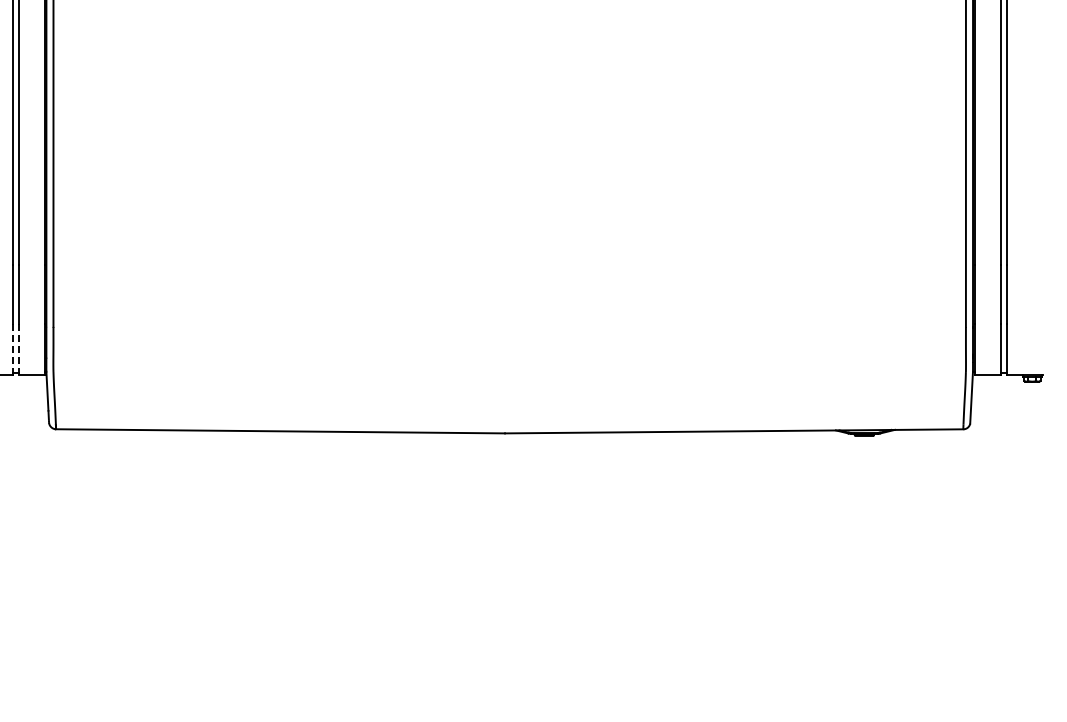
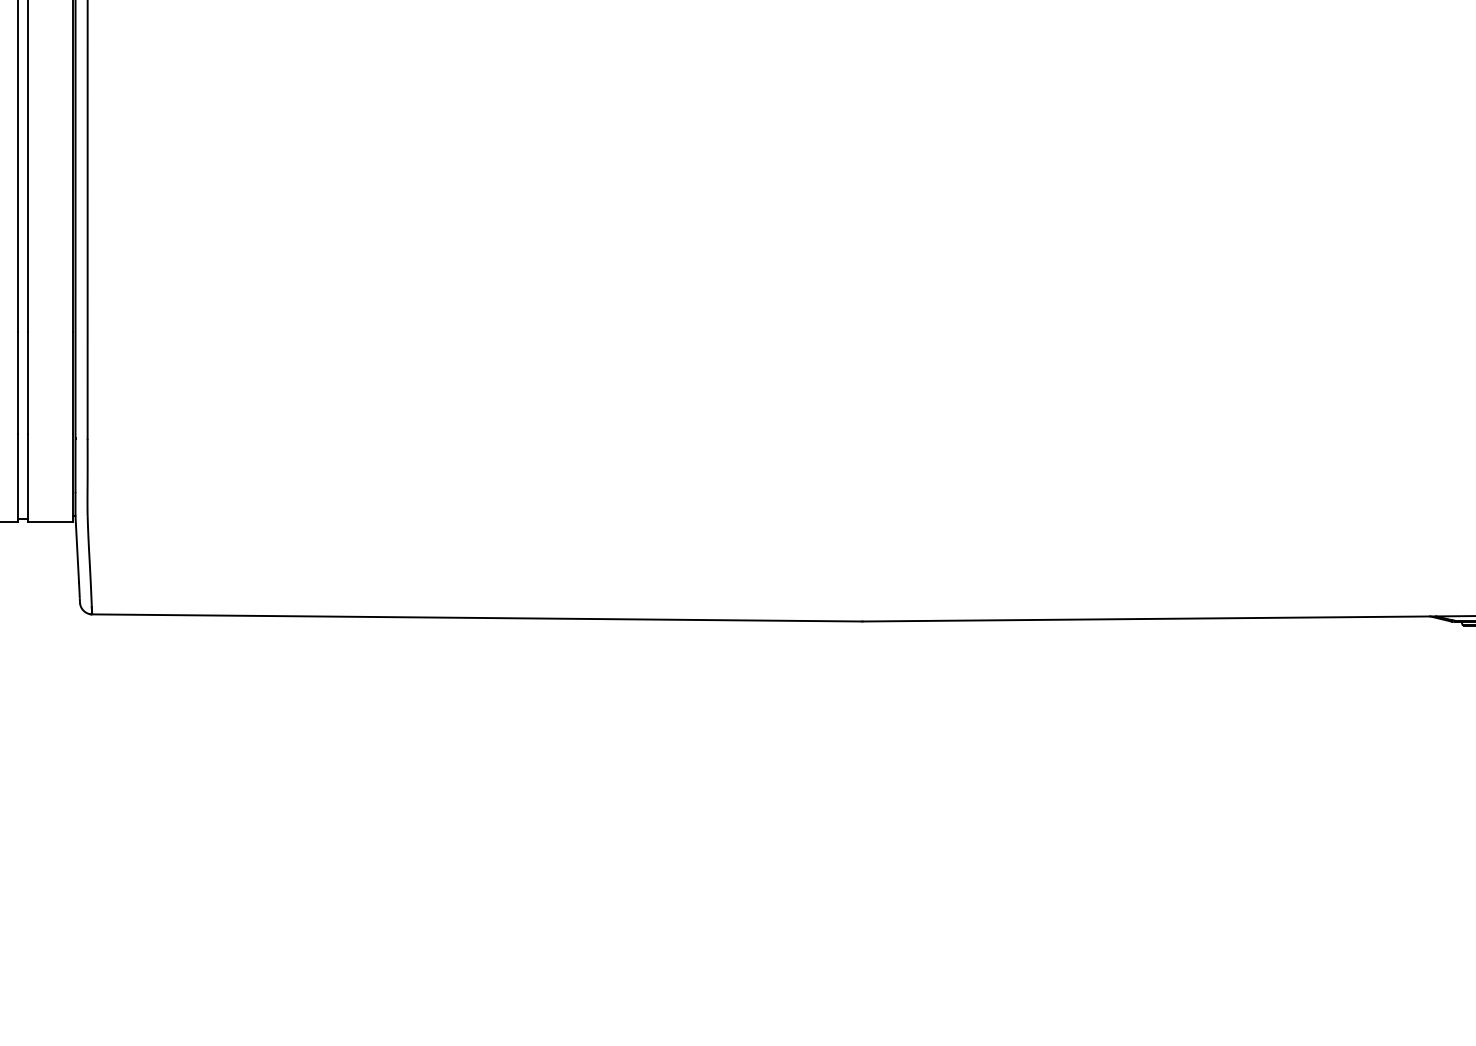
line: (12, 350) -> (17, 479), dashed -> solid
line: (18, 350) -> (27, 479), dashed -> solid

